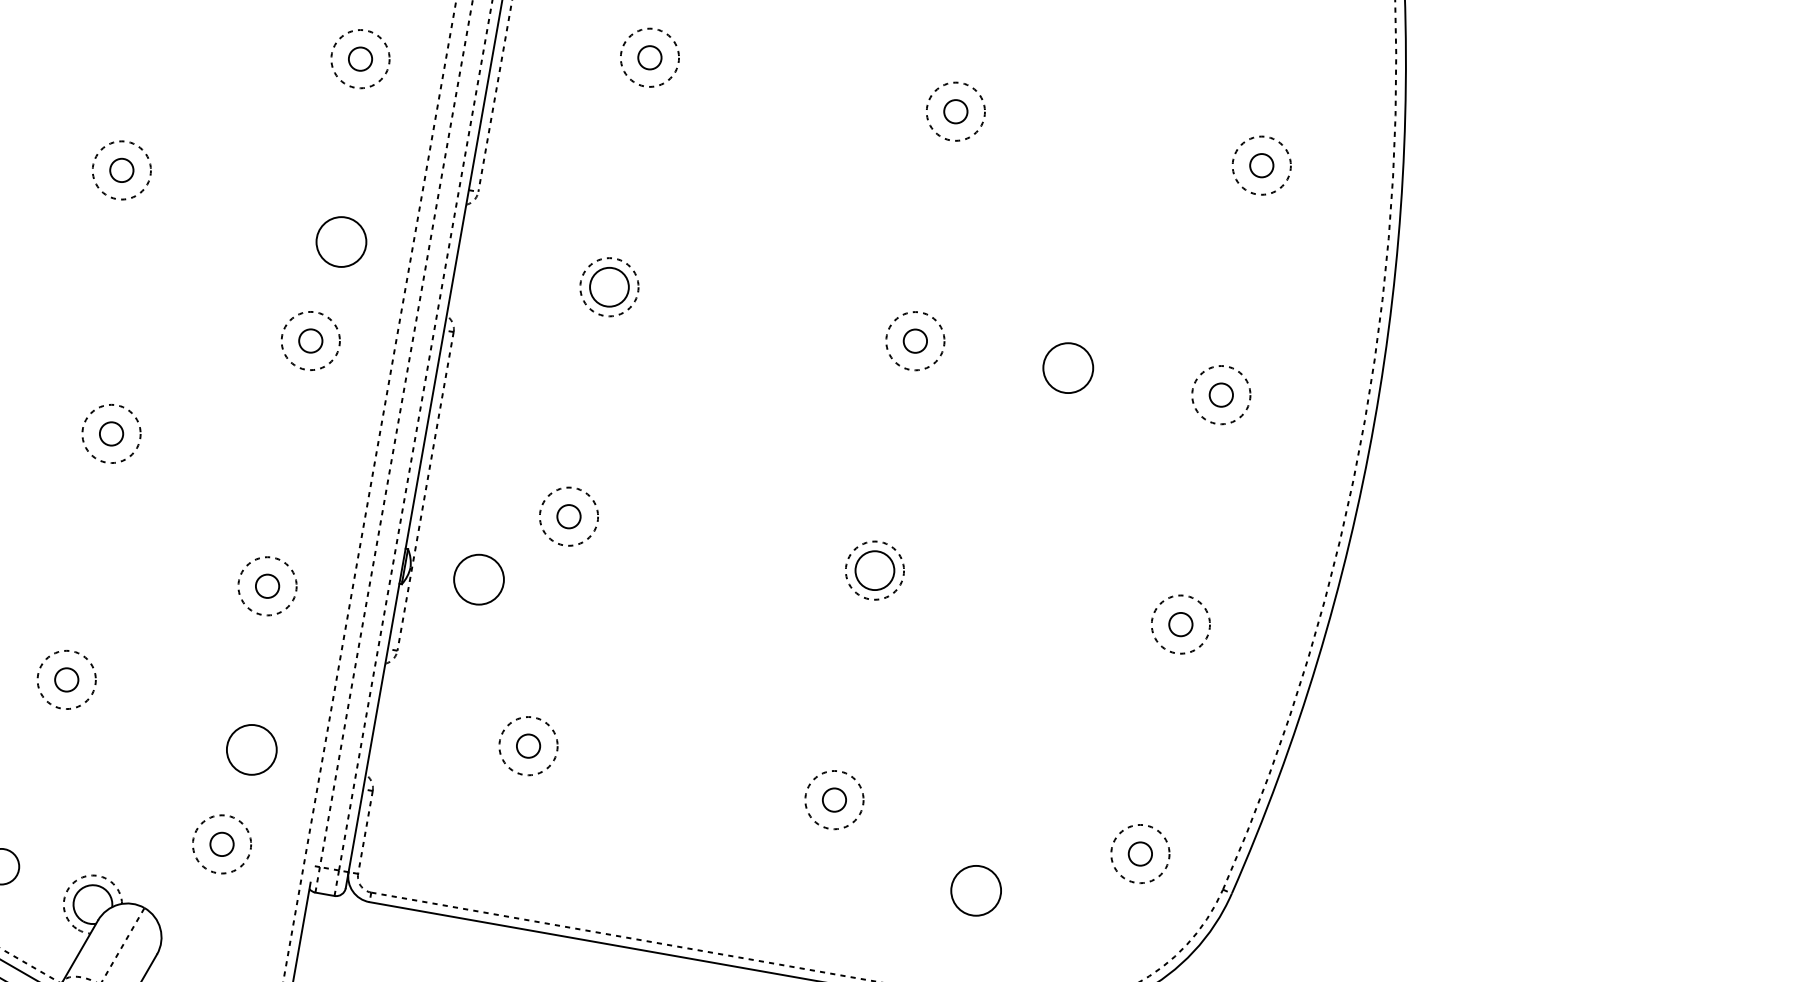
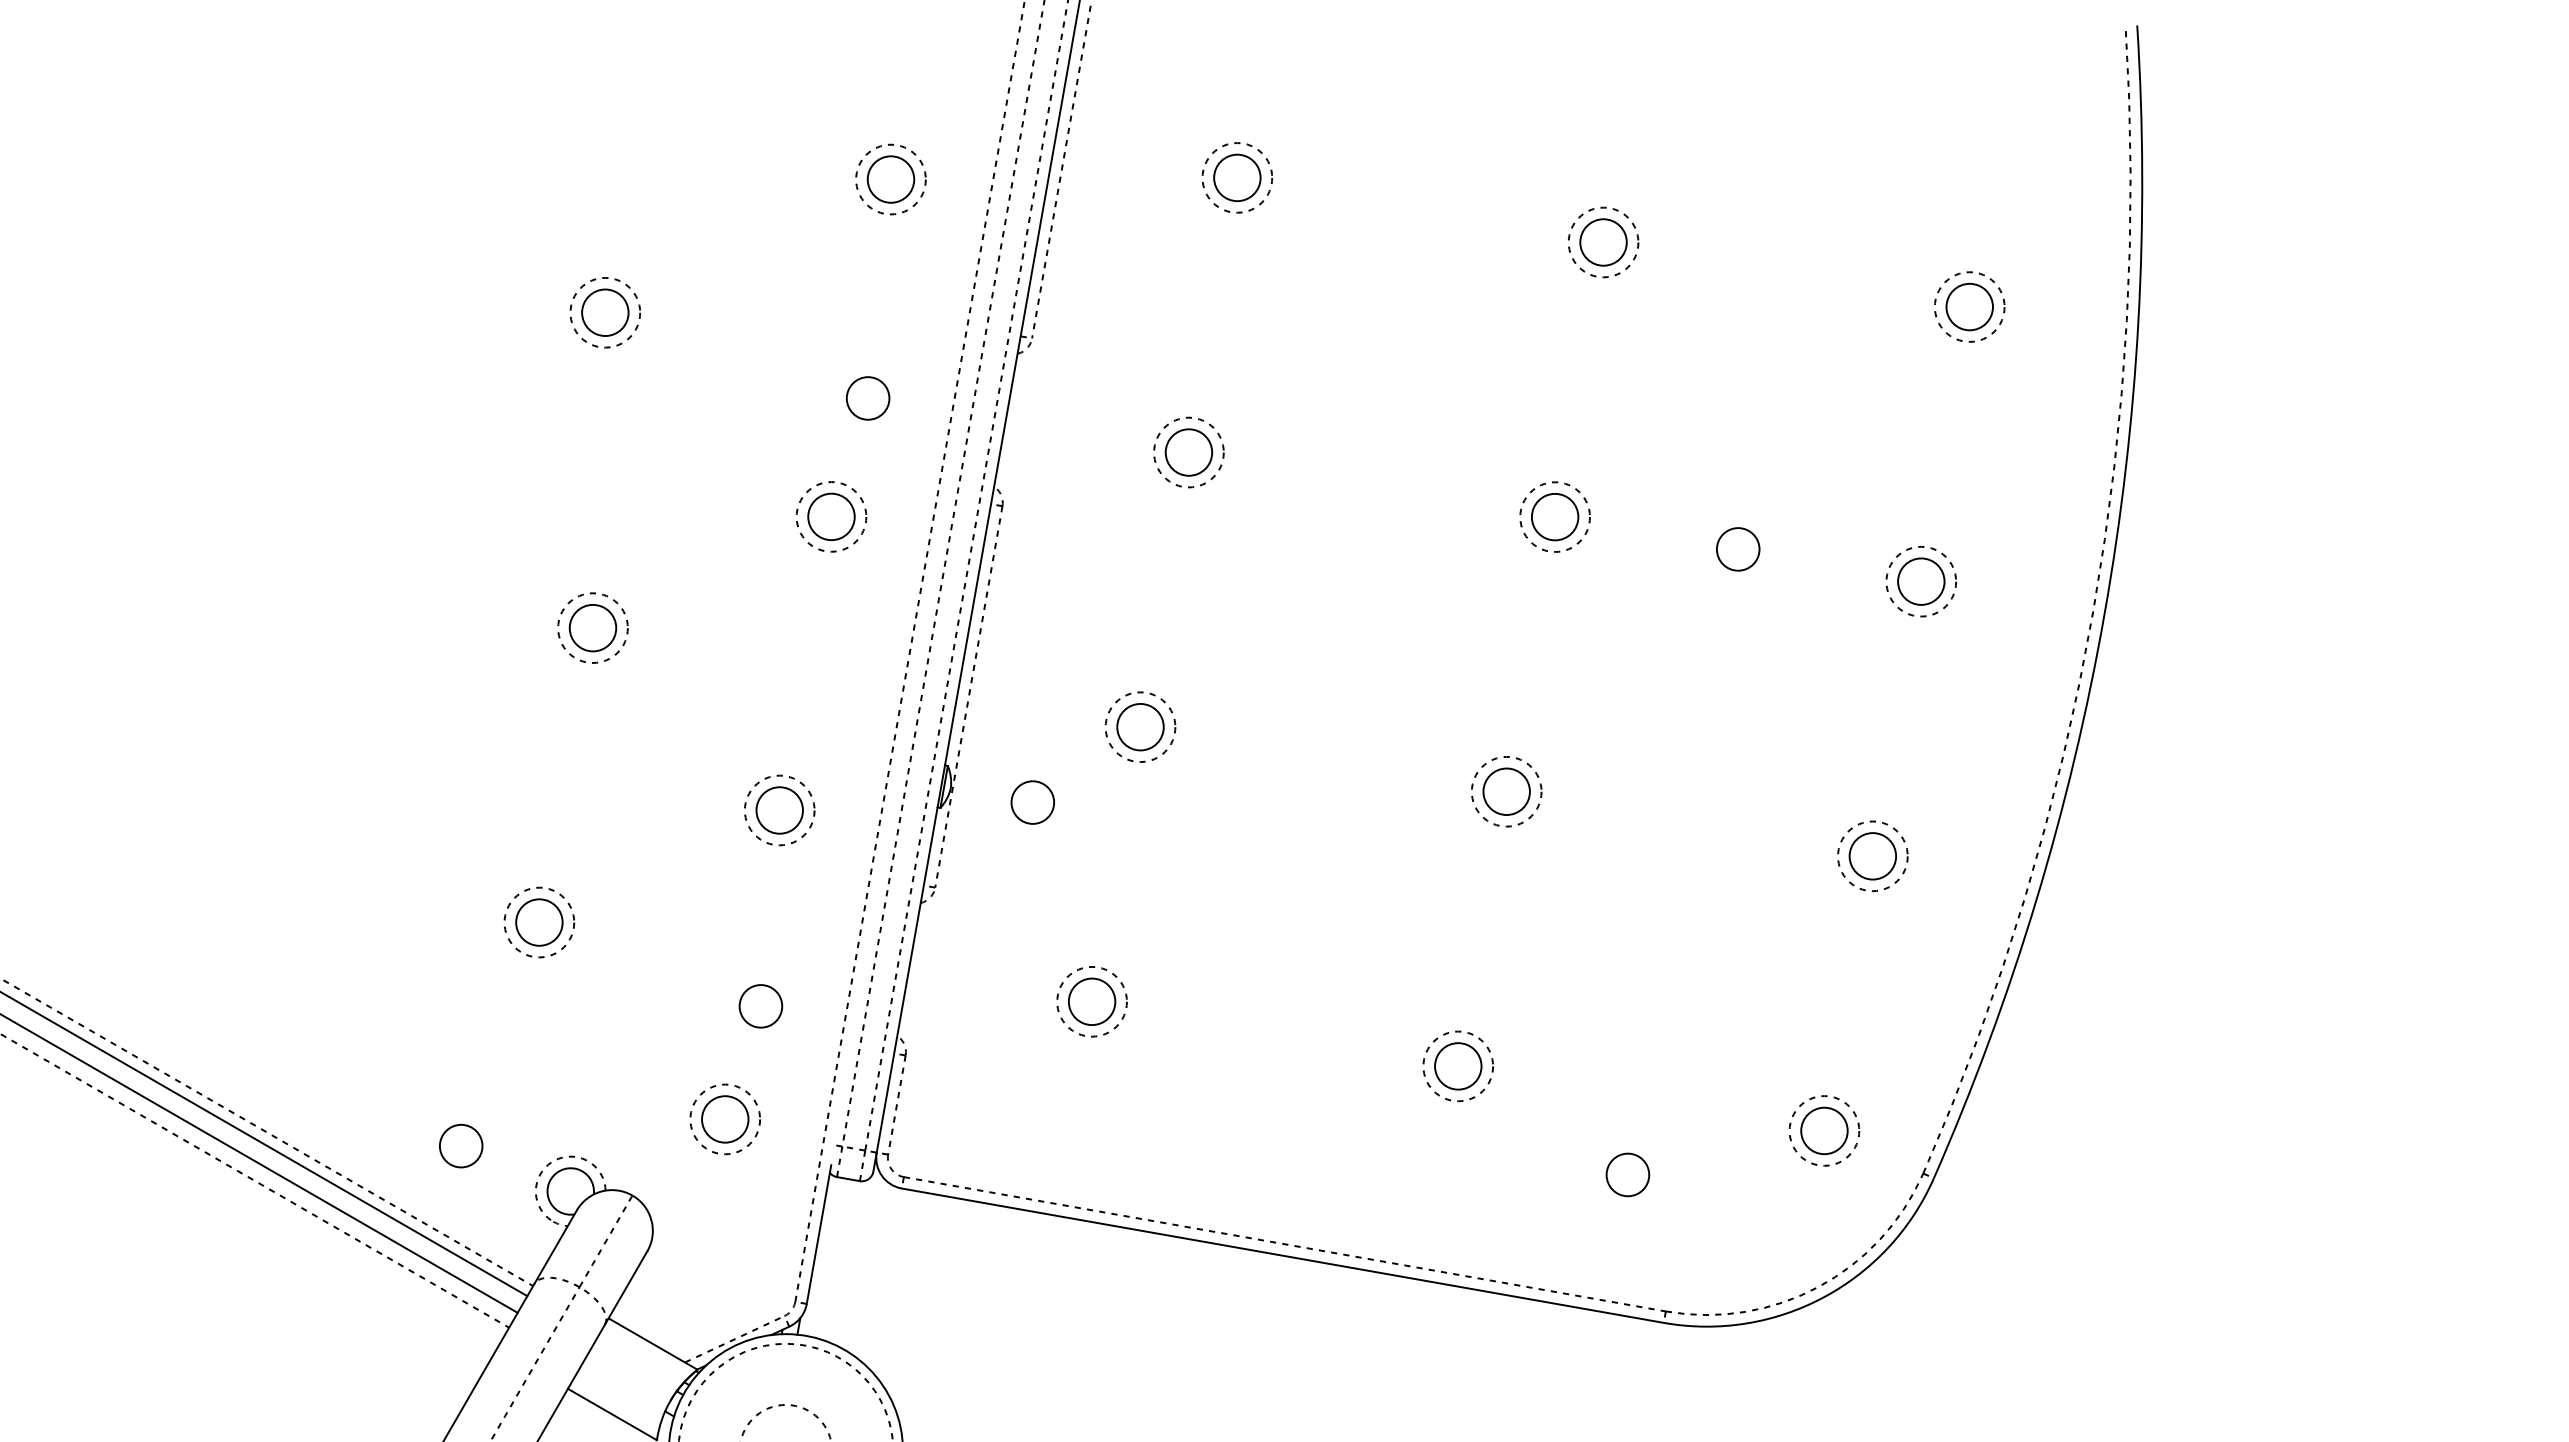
circle: (650, 57) -> (1237, 177), size x1.67
circle: (360, 59) -> (890, 179), size x1.67
circle: (955, 111) -> (1603, 242), size x1.67
circle: (1261, 165) -> (1969, 306), size x1.67
circle: (121, 170) -> (605, 312), size x1.67
circle: (340, 242) -> (867, 398), size x0.71
circle: (310, 340) -> (831, 516), size x1.67
circle: (914, 340) -> (1554, 516), size x1.67
circle: (1068, 368) -> (1738, 549), size x0.71
circle: (1221, 394) -> (1921, 581), size x1.67
circle: (111, 433) -> (592, 627), size x1.67
circle: (568, 516) -> (1140, 726), size x1.67
circle: (478, 579) -> (1032, 802), size x0.71
circle: (267, 586) -> (779, 810), size x1.67
circle: (1180, 624) -> (1872, 856), size x1.67
circle: (66, 679) -> (539, 922), size x1.67
circle: (528, 745) -> (1091, 1001), size x1.67
circle: (251, 750) -> (760, 1006), size x0.71
circle: (834, 800) -> (1458, 1066), size x1.67
circle: (222, 844) -> (725, 1119), size x1.67
circle: (1140, 853) -> (1824, 1130), size x1.67
circle: (975, 890) -> (1627, 1174), size x0.71

